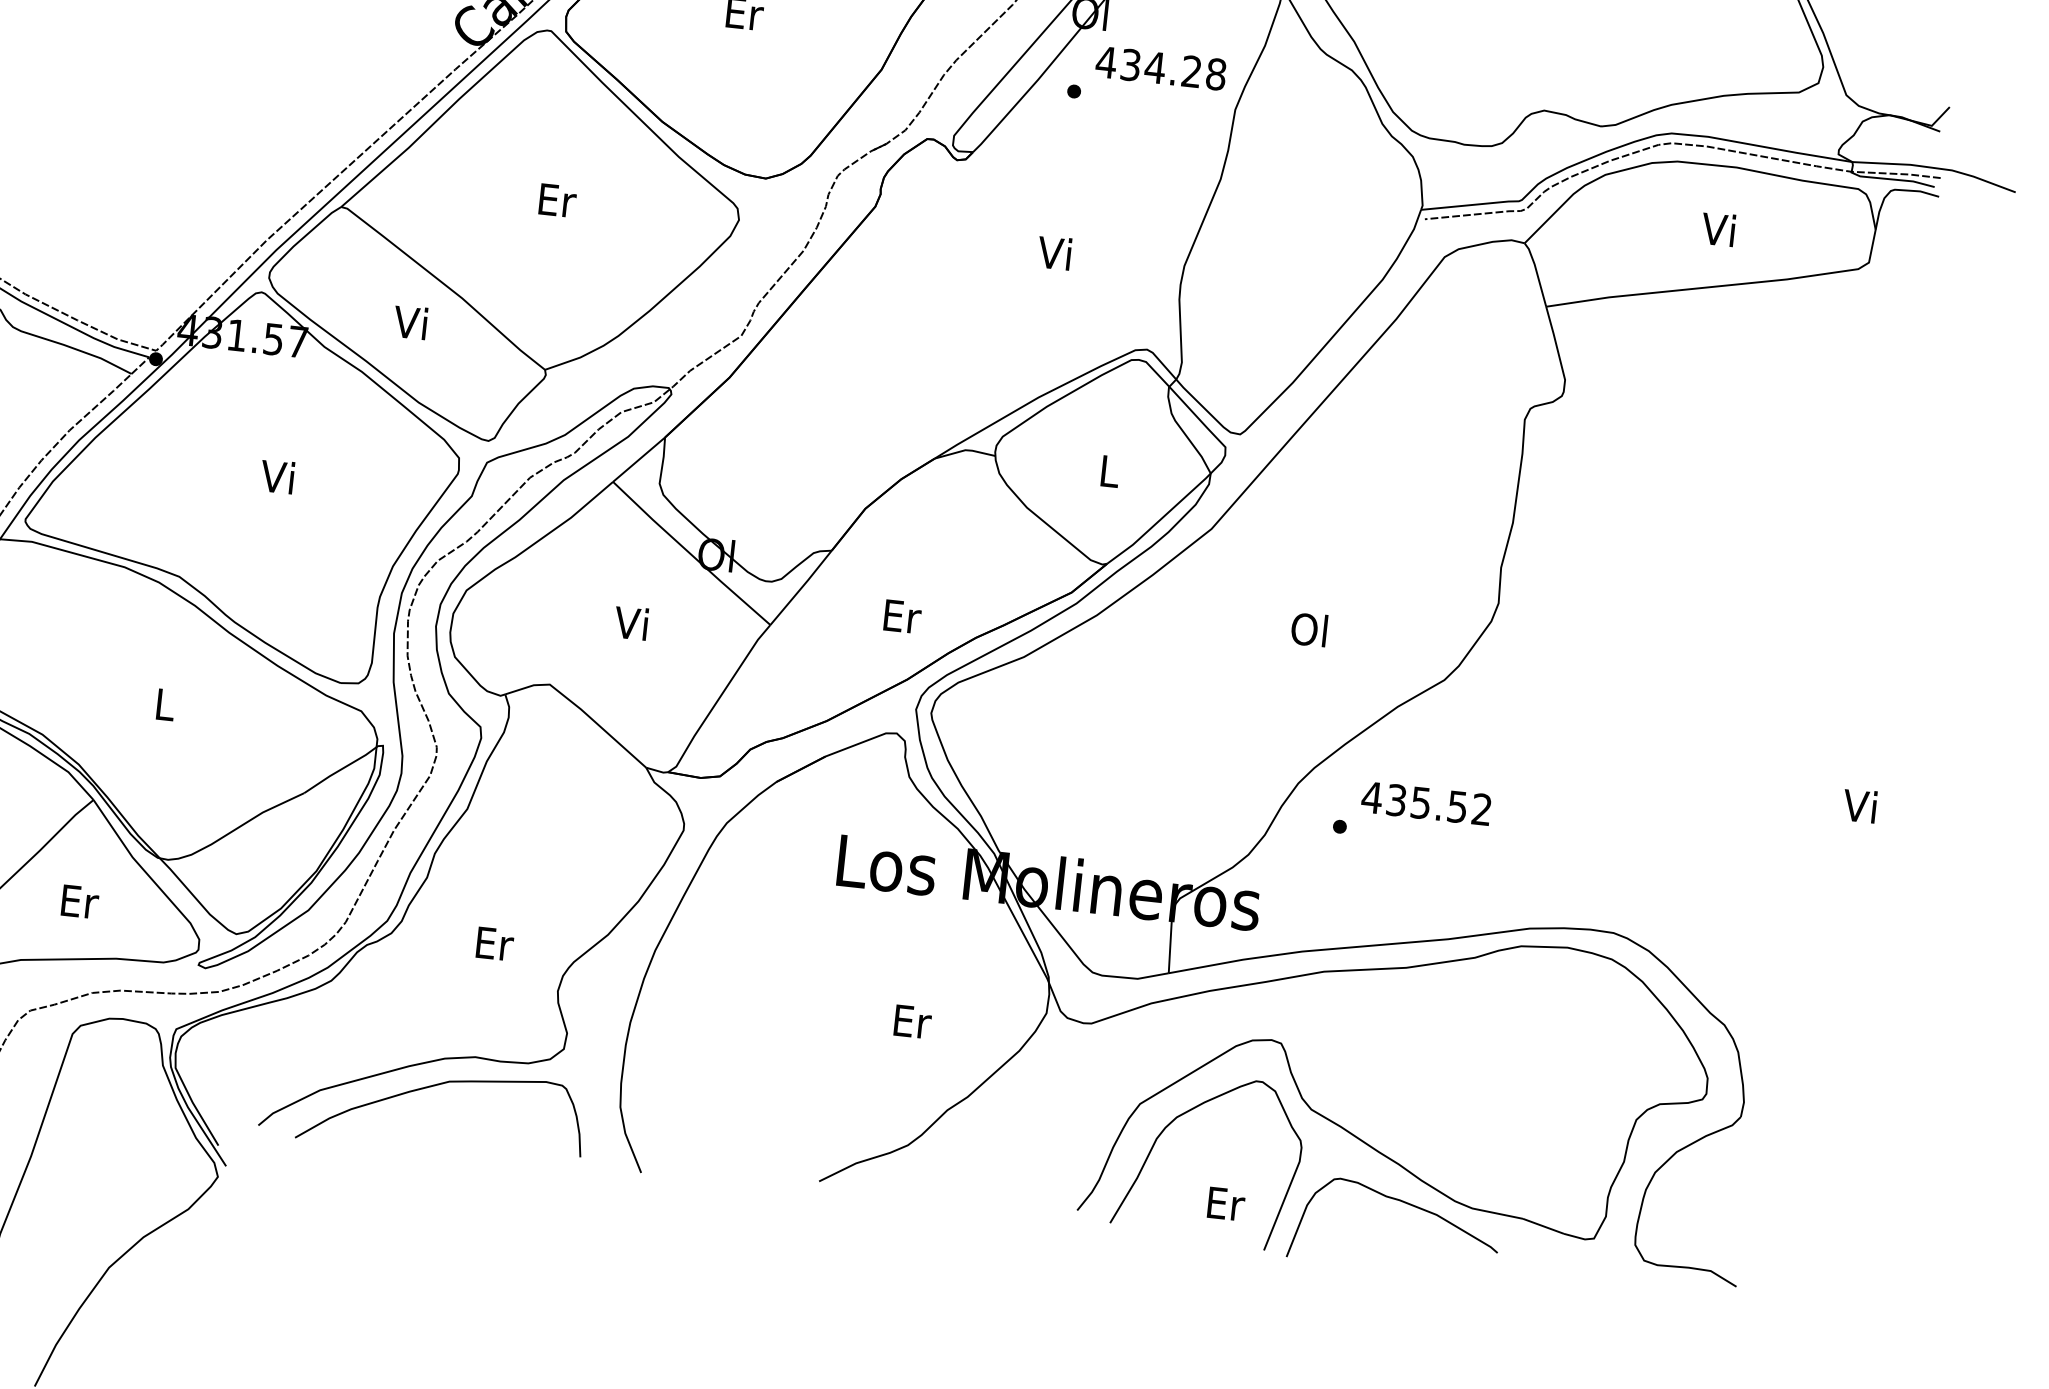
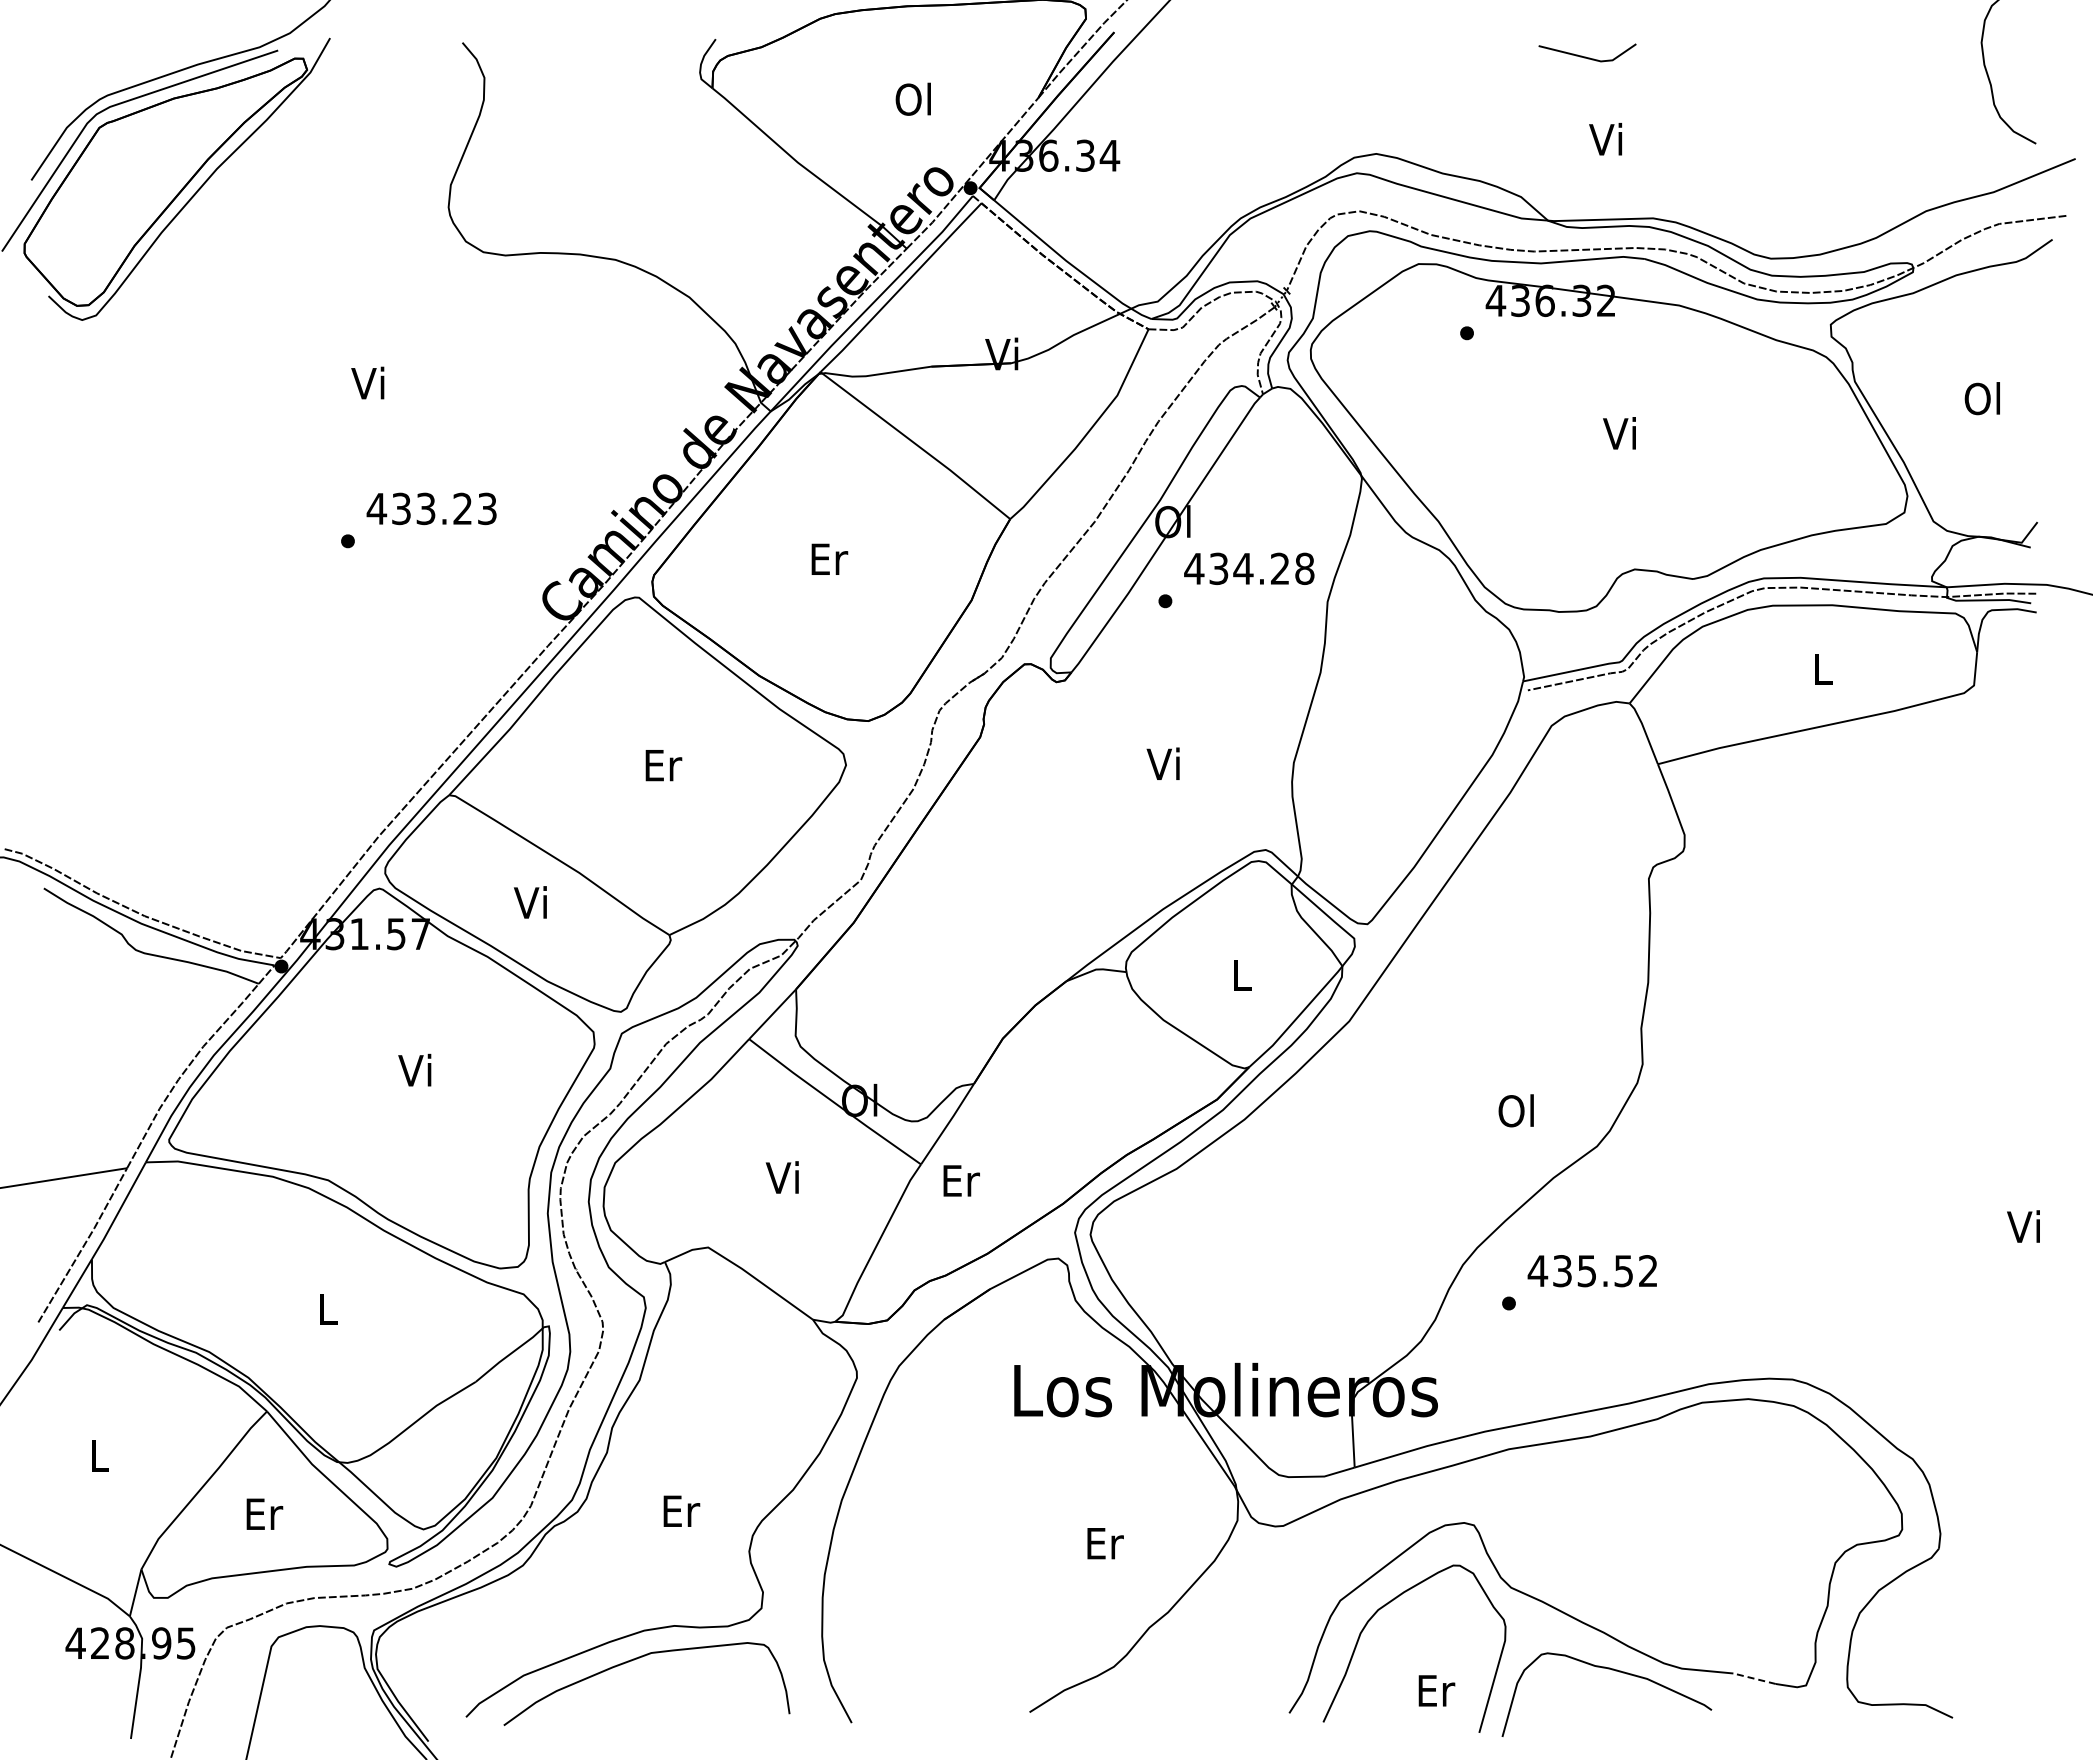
text: (1718, 229) -> (1820, 668), Vi -> L
text: (902, 616) -> (961, 1180), moved
text: (1308, 629) -> (1515, 1110), moved
line: (1543, 1226) -> (1754, 1678), solid -> dashed

